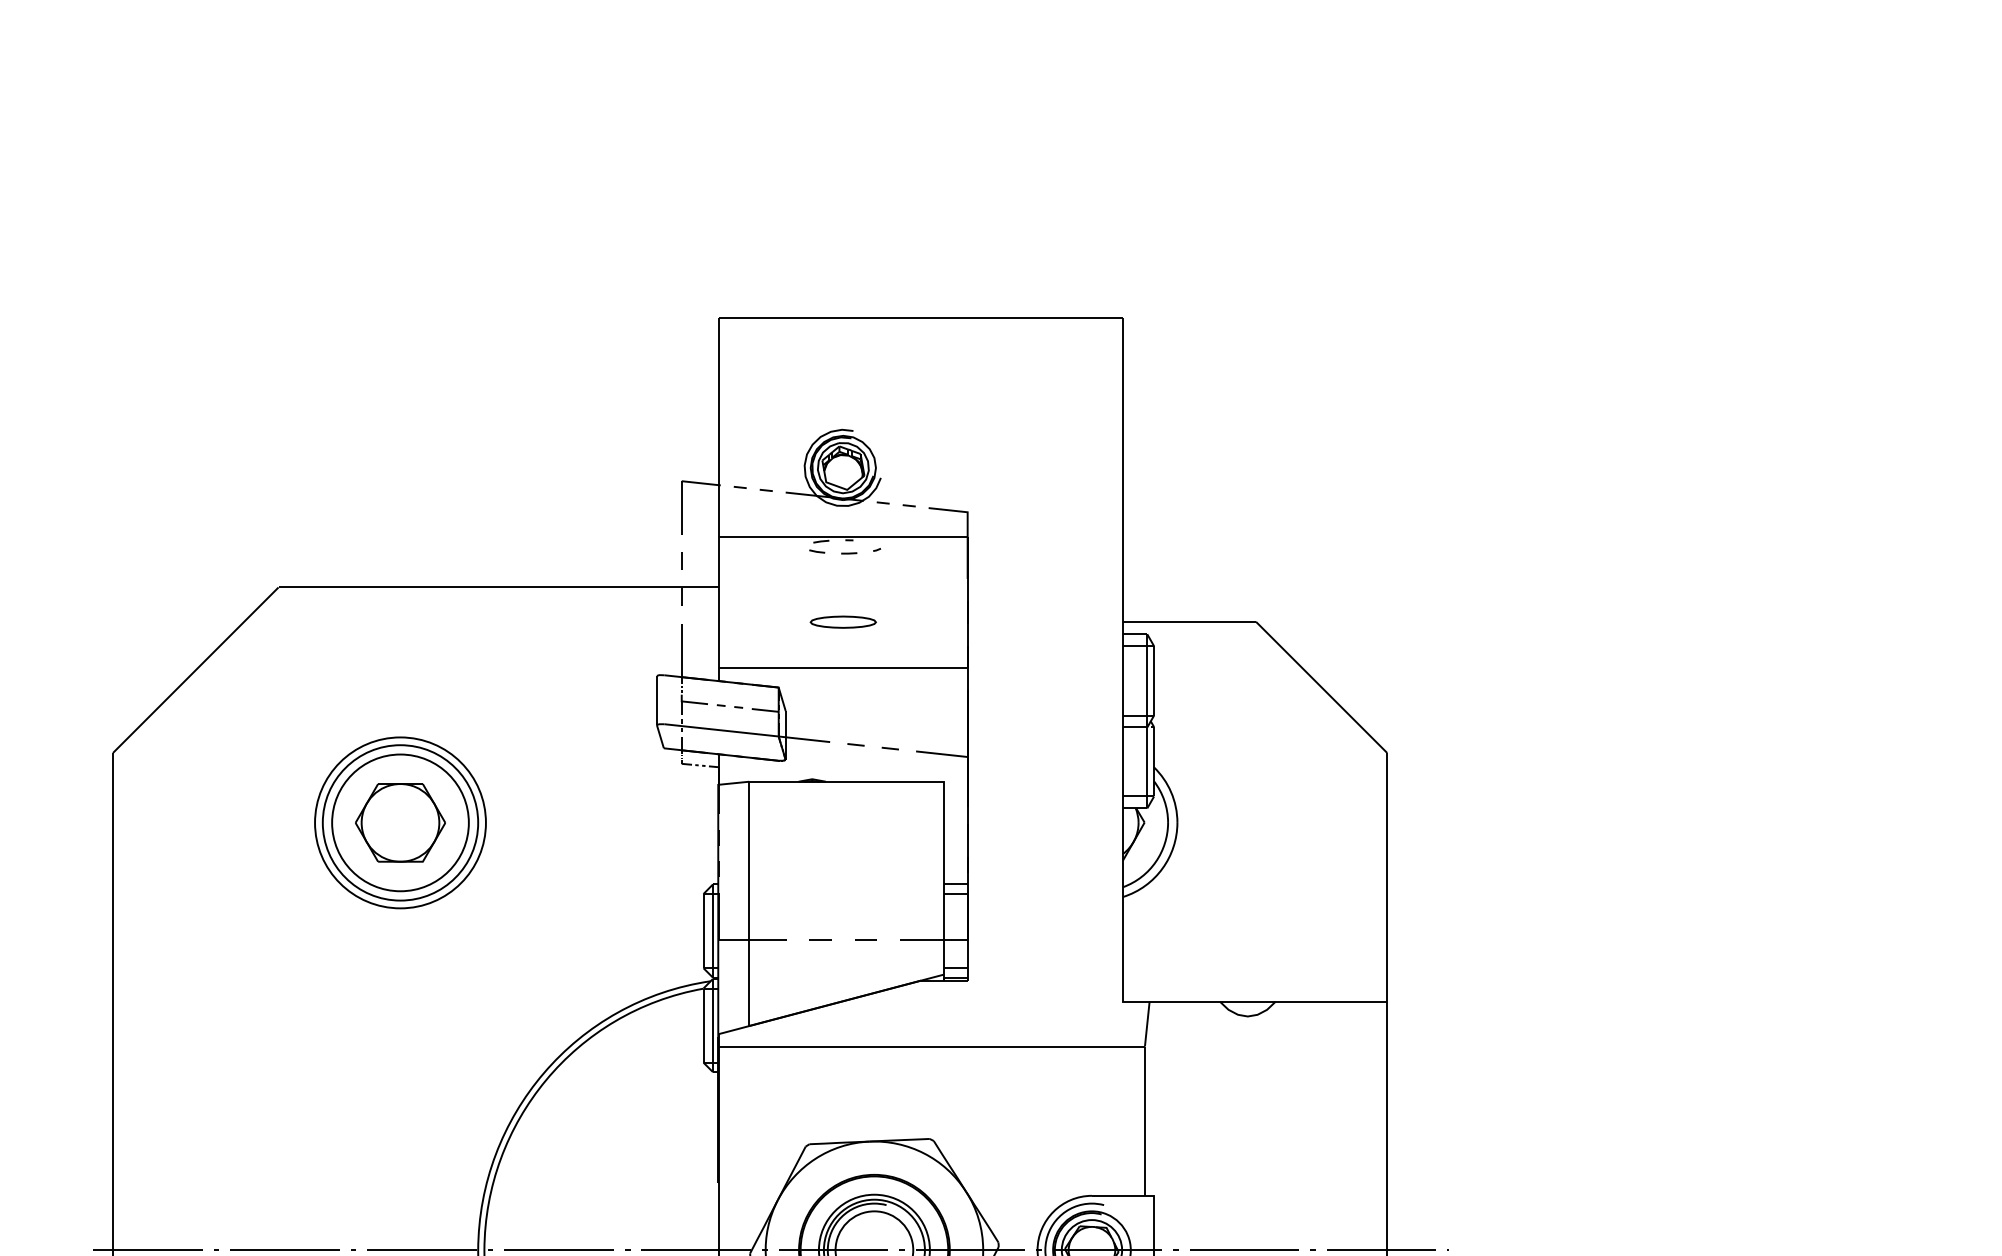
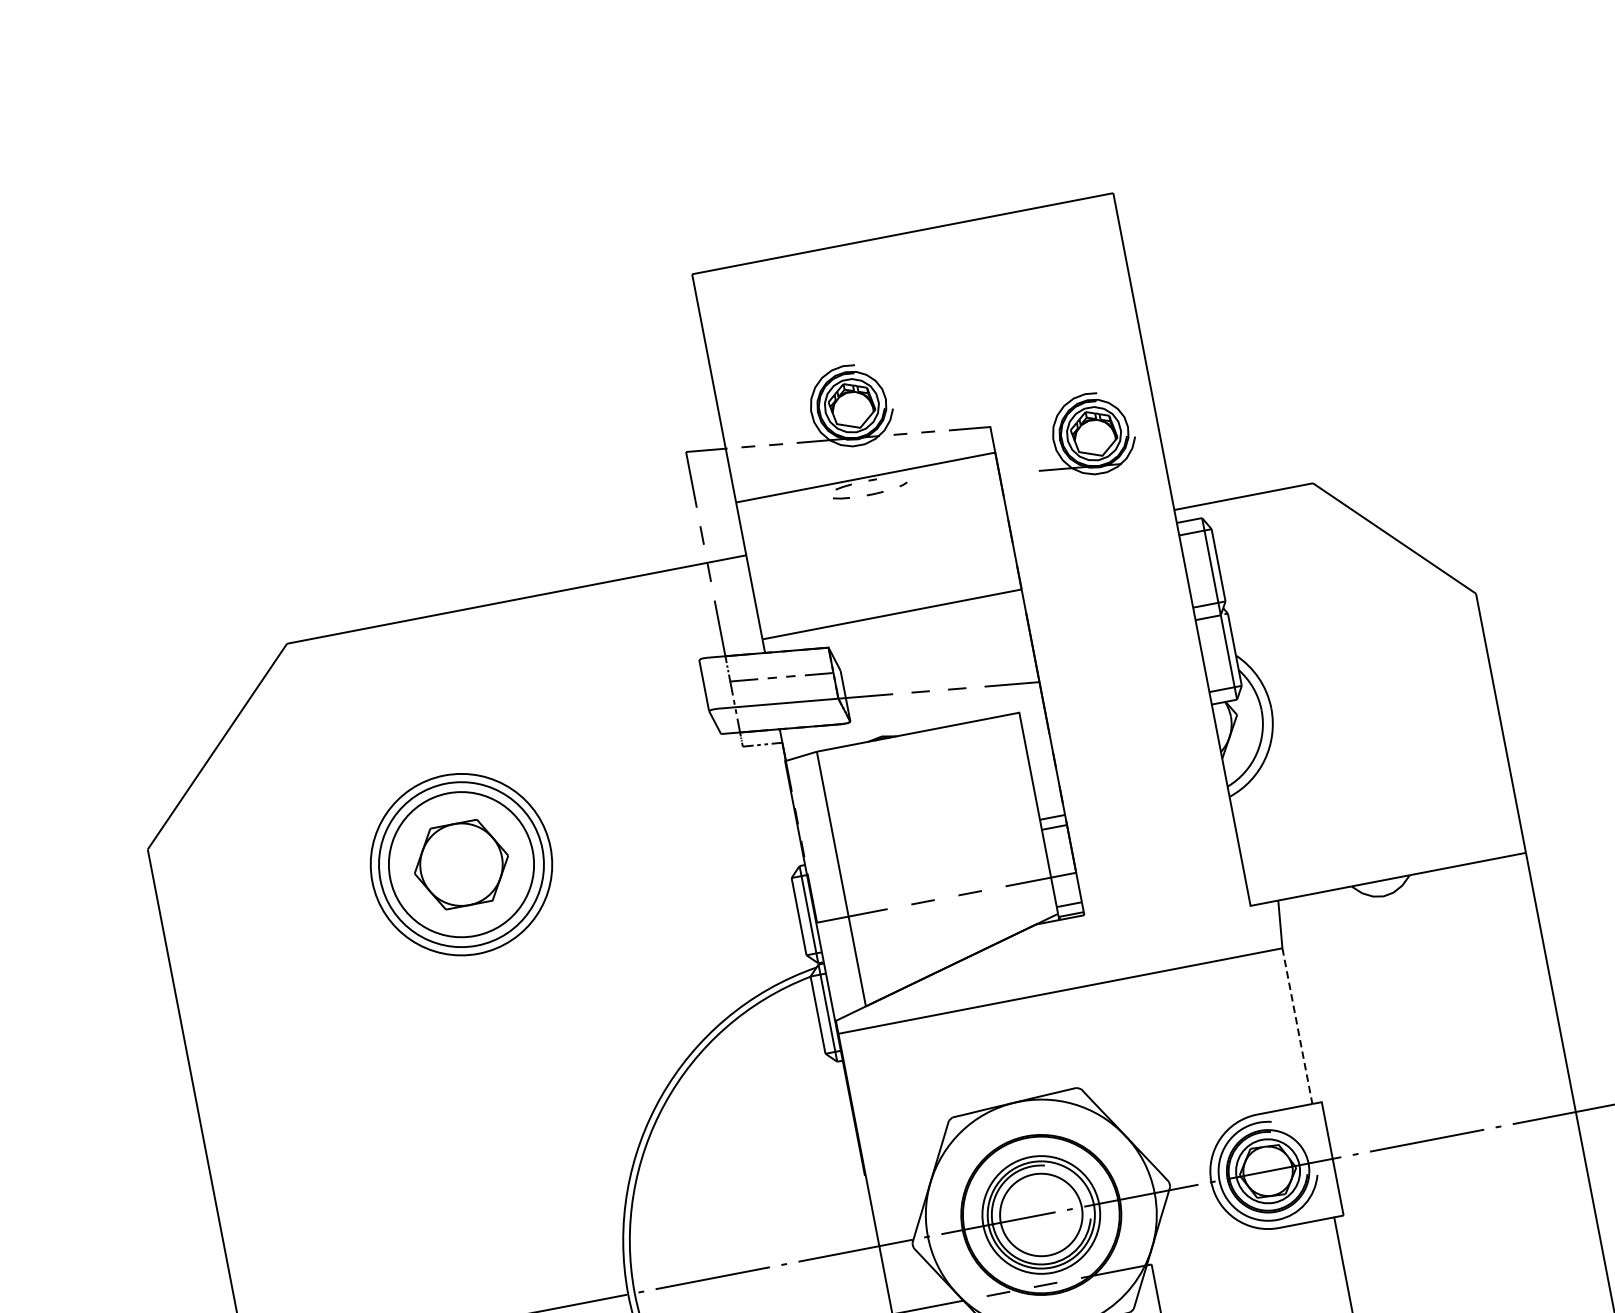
part: (1052, 536) -> (1083, 435), added
part: (842, 621) -> (881, 565), removed
line: (1144, 1121) -> (1297, 1026), solid -> dashed

